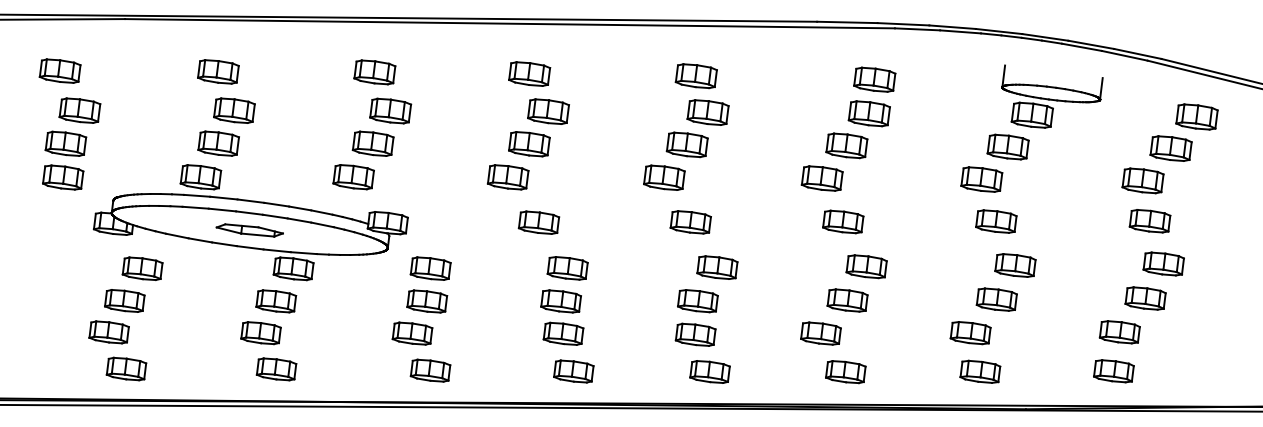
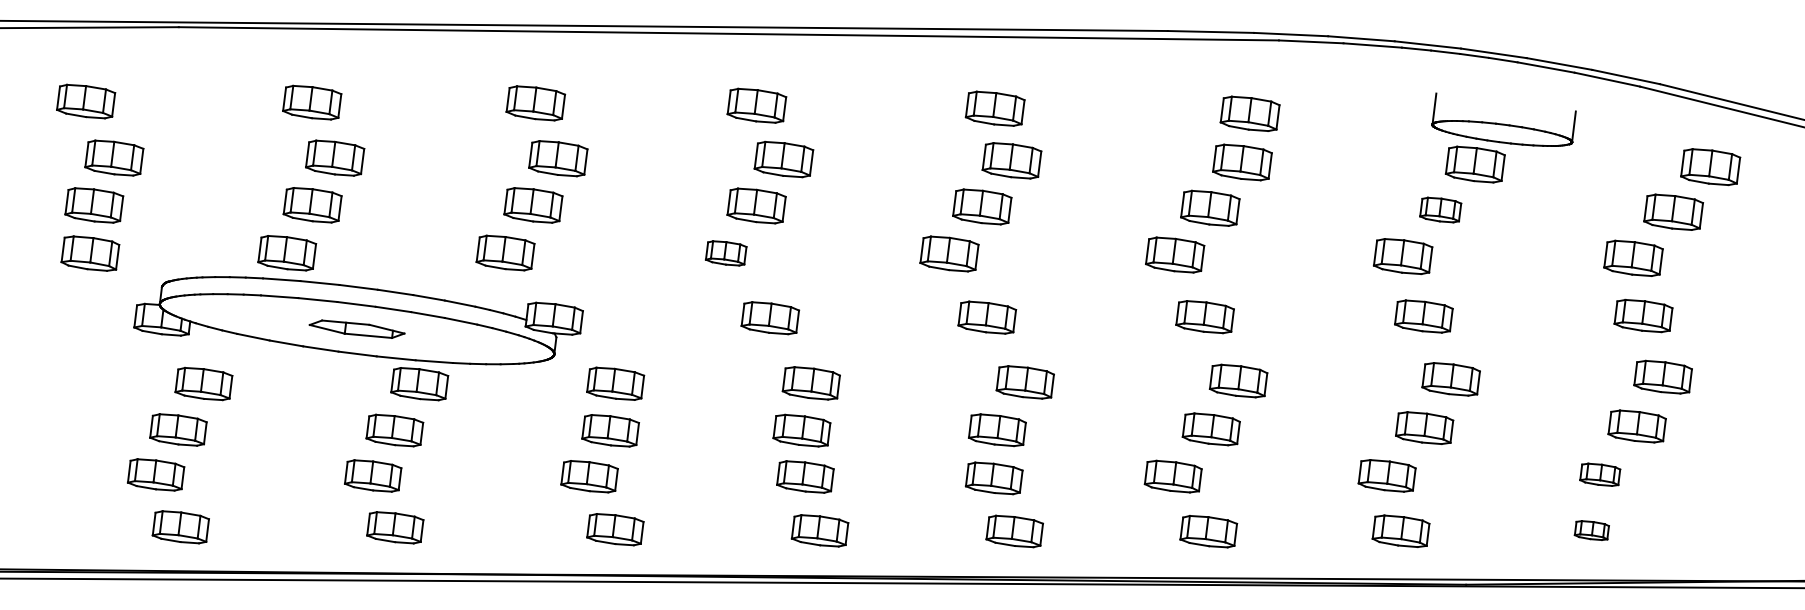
part: (1007, 146) -> (1439, 209), size x0.7
part: (507, 177) -> (725, 253), size x0.7
part: (1119, 332) -> (1599, 475), size x0.7
part: (1113, 371) -> (1591, 530), size x0.6

